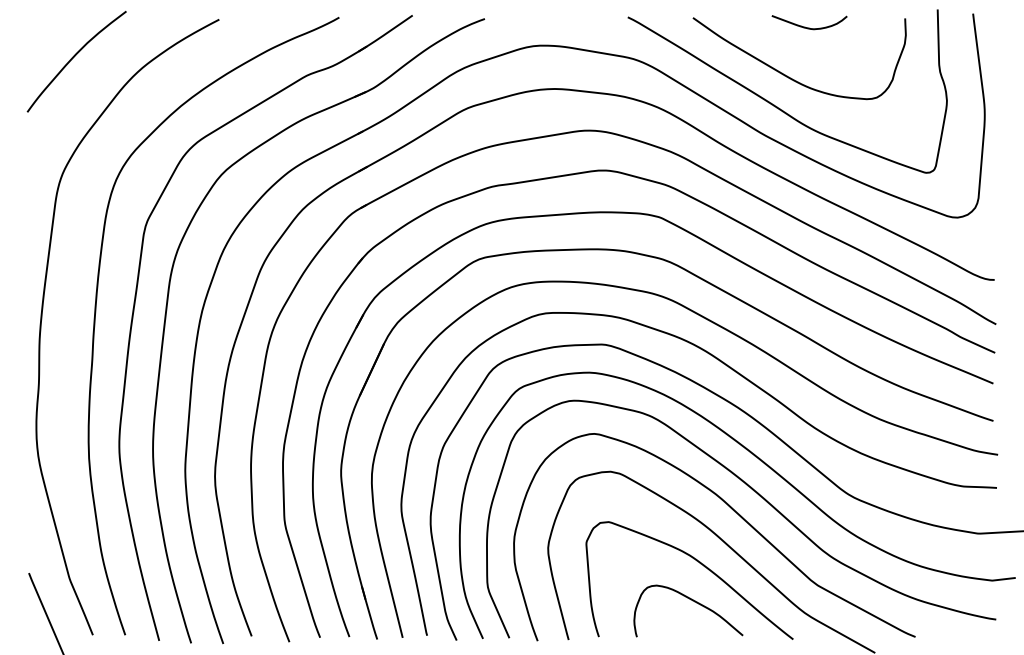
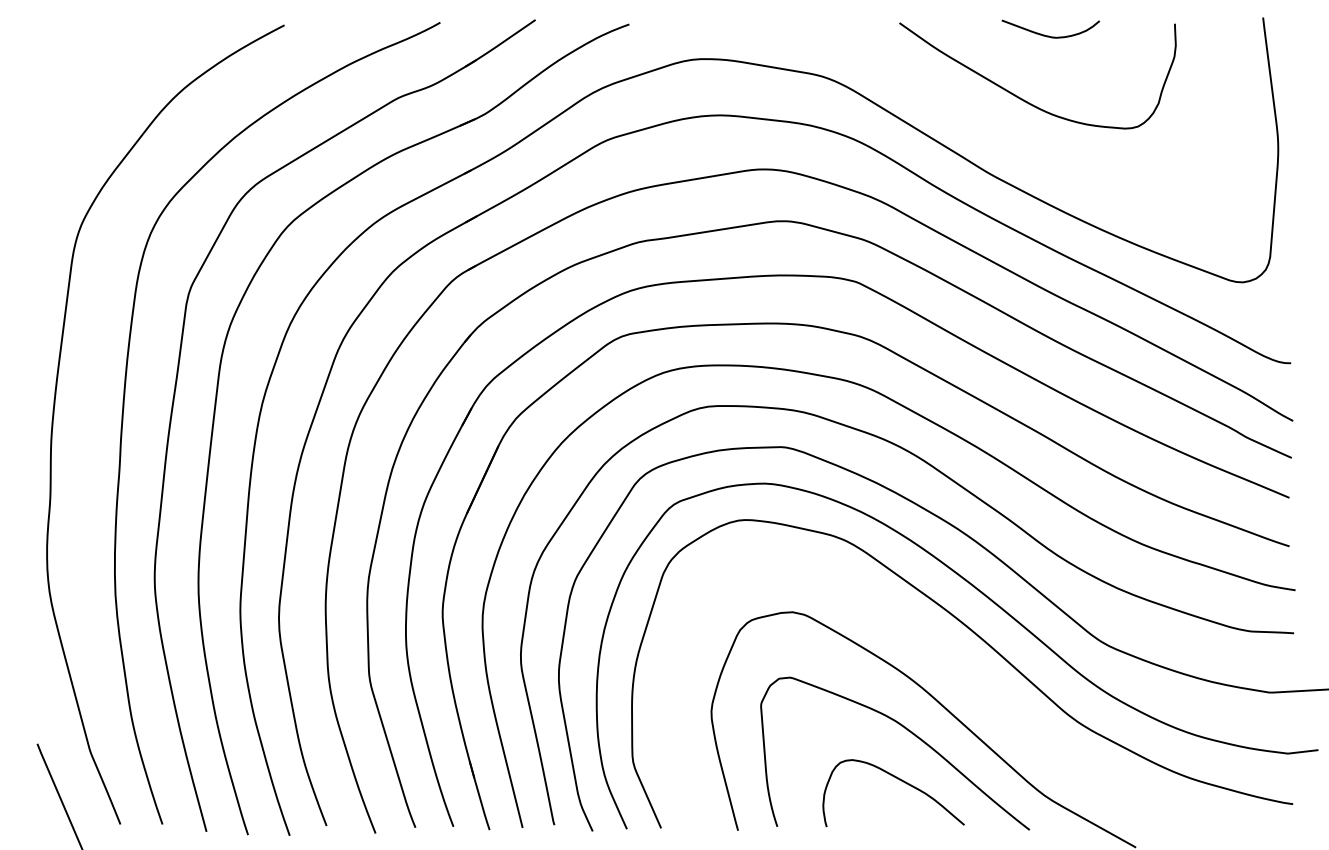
curve: (73, 58) -> (95, 75), removed
curve: (777, 106) -> (1009, 138), removed
curve: (733, 511) -> (952, 663), removed

